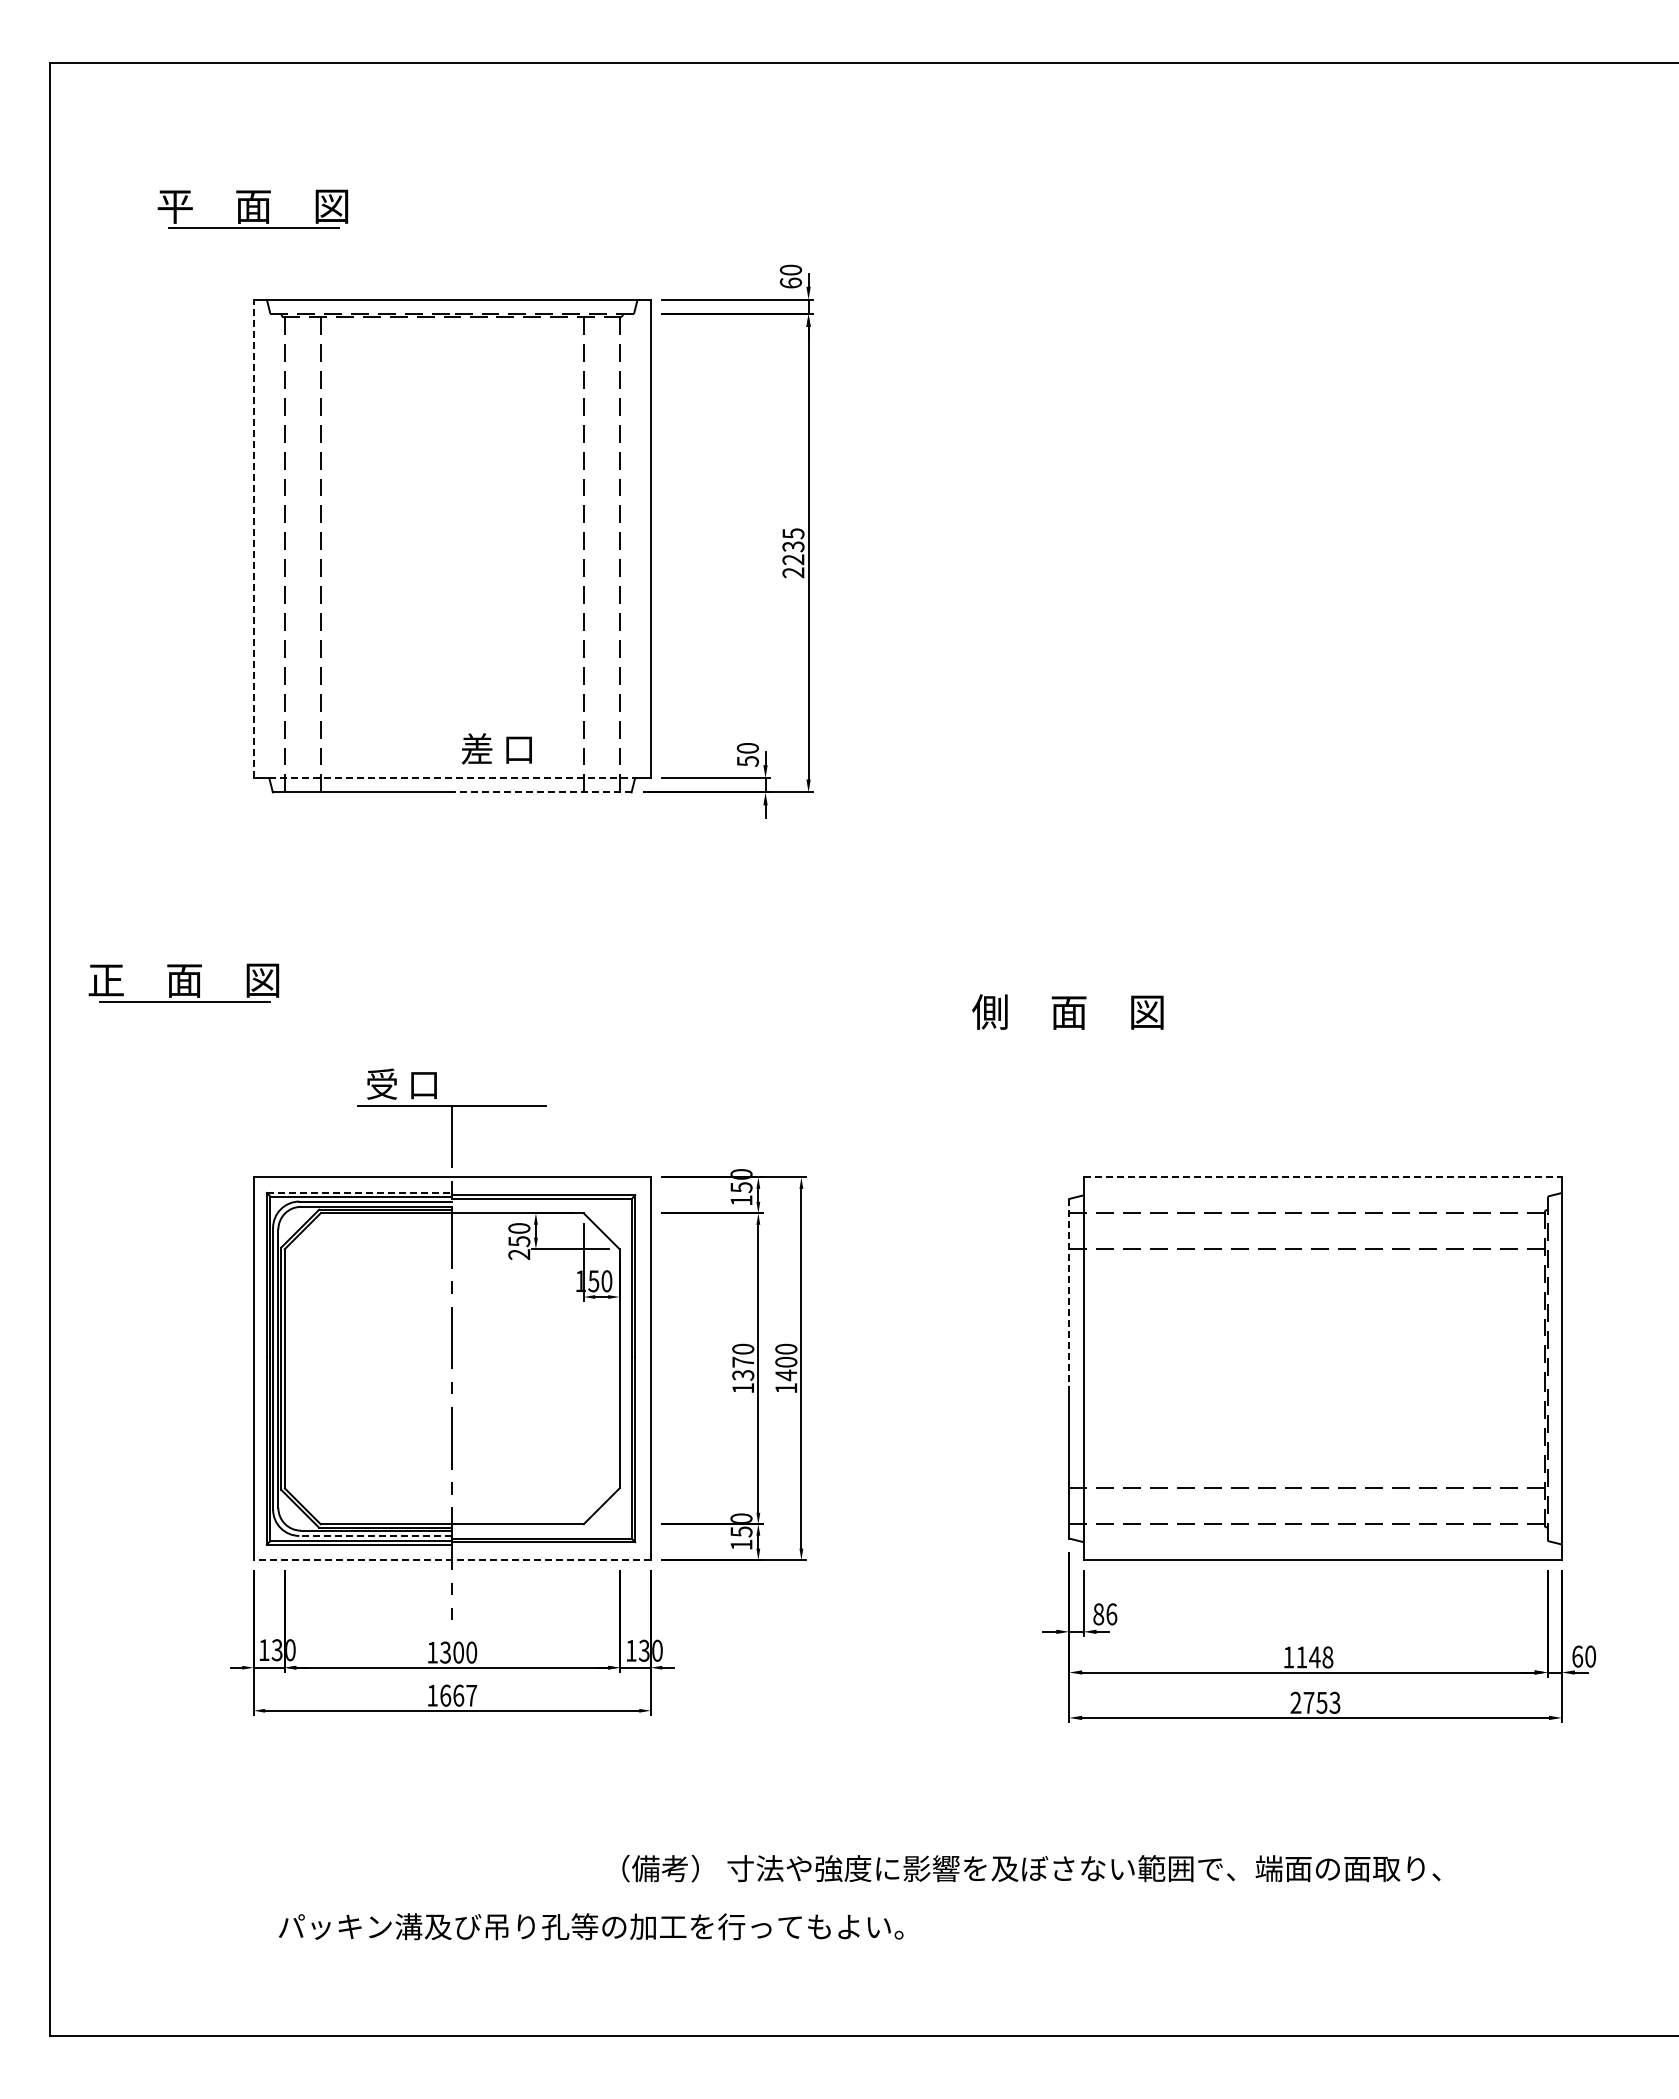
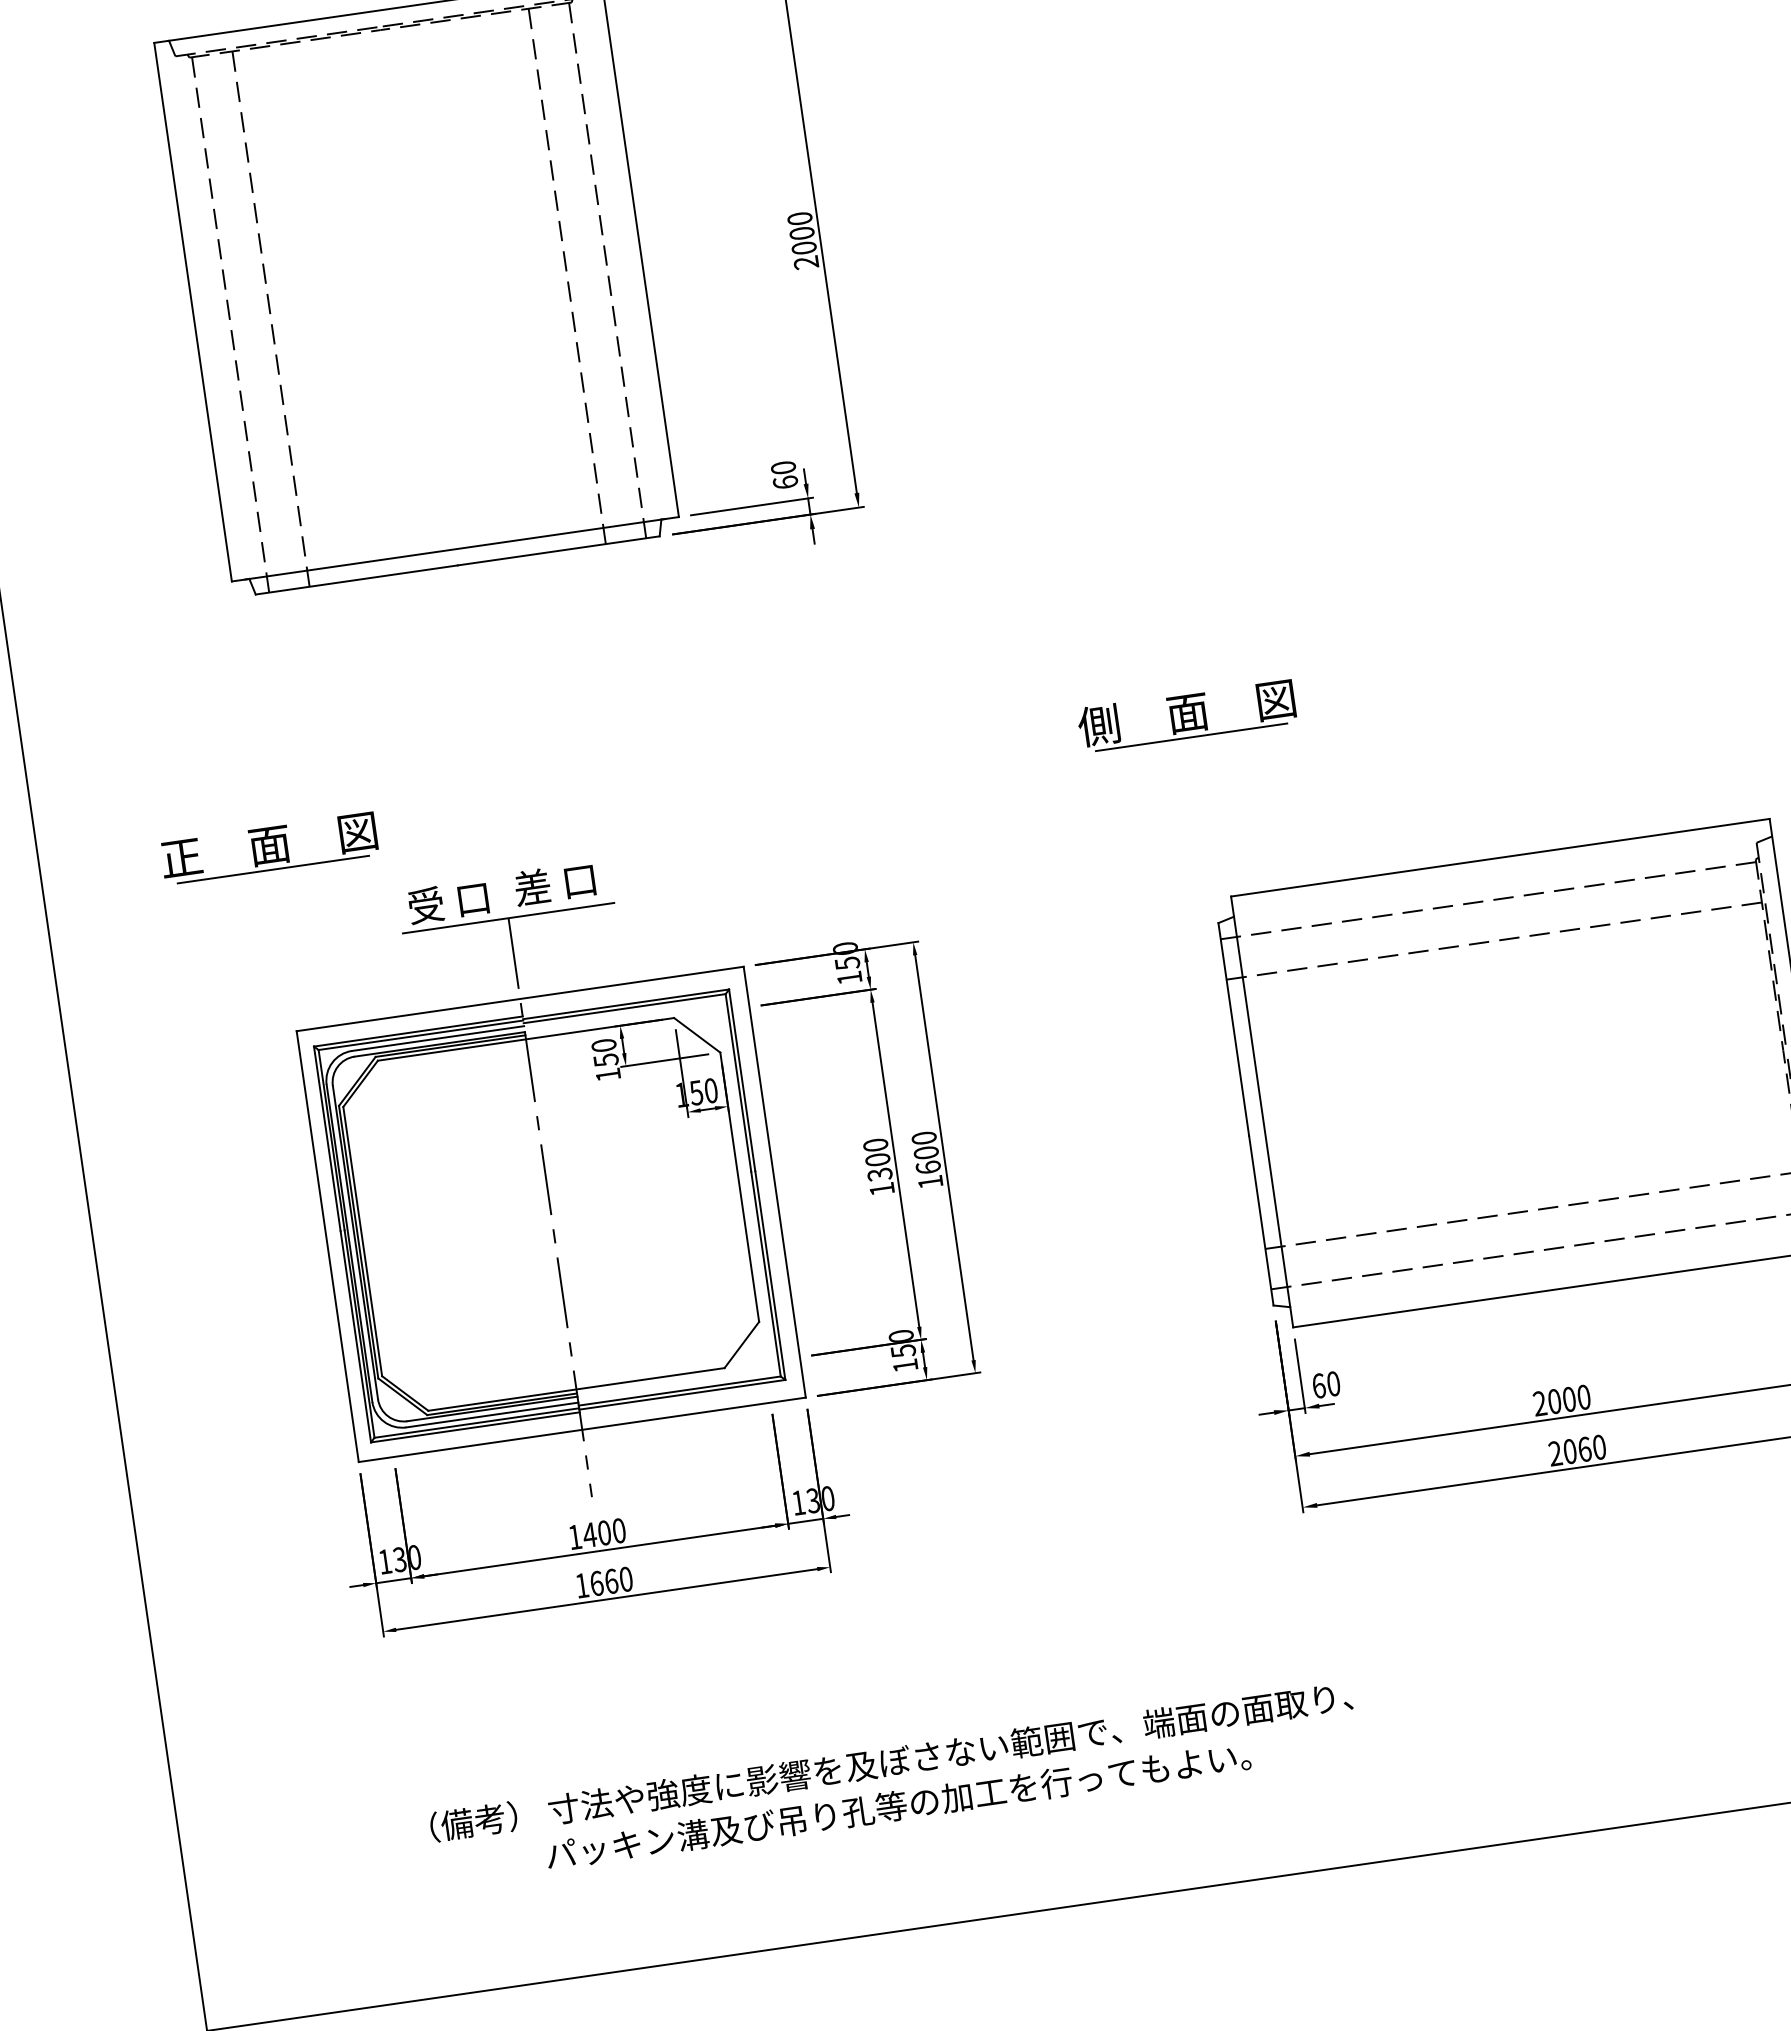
line: (253, 538) -> (192, 311), dashed -> solid
text: (793, 546) -> (802, 233), 2235 -> 2000
text: (496, 748) -> (554, 883), moved
text: (747, 760) -> (785, 481), 50 -> 60
line: (452, 778) -> (455, 549), dashed -> solid
line: (541, 792) -> (558, 551), dashed -> solid
part: (183, 982) -> (268, 847), moved
line: (1069, 1033) -> (1191, 736), added
line: (1323, 1177) -> (1501, 857), dashed -> solid
line: (359, 1192) -> (418, 1030), dashed -> solid
text: (519, 1254) -> (608, 1074), 250 -> 150
line: (1069, 1293) -> (1234, 1029), dashed -> solid
text: (743, 1361) -> (878, 1158), 1370 -> 1300
text: (786, 1375) -> (928, 1167), 1400 -> 1600
line: (375, 1535) -> (491, 1414), dashed -> solid
line: (452, 1560) -> (582, 1430), dashed -> solid
text: (1105, 1614) -> (1326, 1385), 86 -> 60
text: (445, 1652) -> (589, 1534), 1300 -> 1400
text: (1308, 1657) -> (1562, 1400), 1148 -> 2000
text: (471, 1695) -> (625, 1579), 1667 -> 1660
text: (1321, 1702) -> (1584, 1449), 2753 -> 2060
text: (1031, 1868) -> (891, 1761), moved
text: (591, 1926) -> (898, 1805), moved

